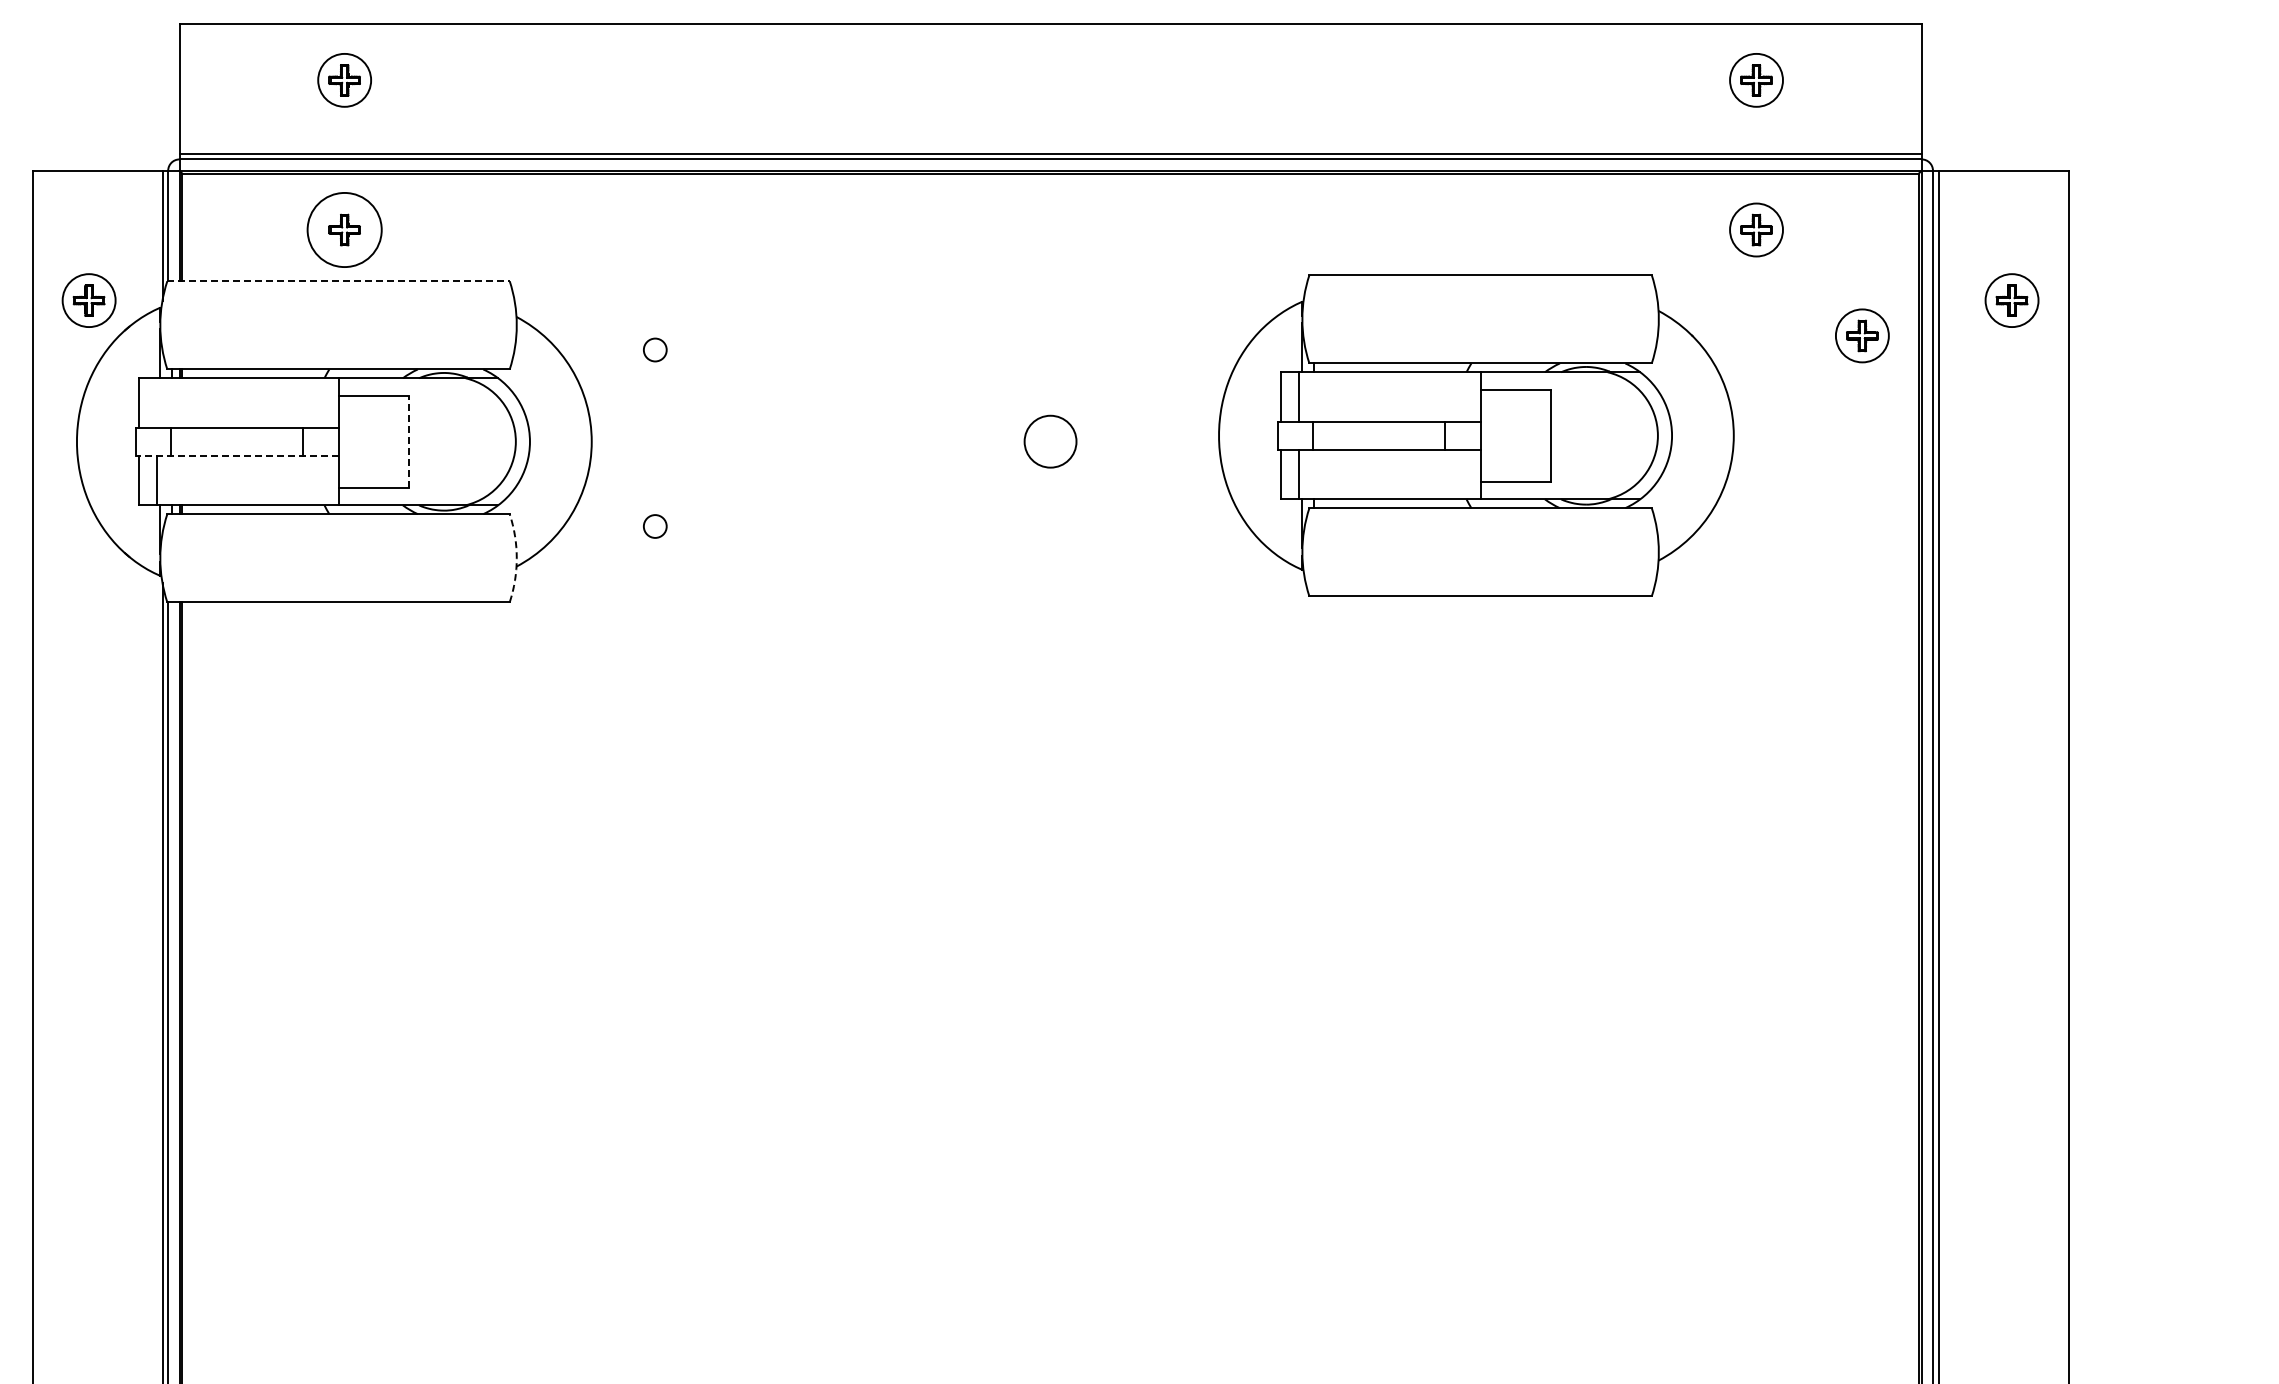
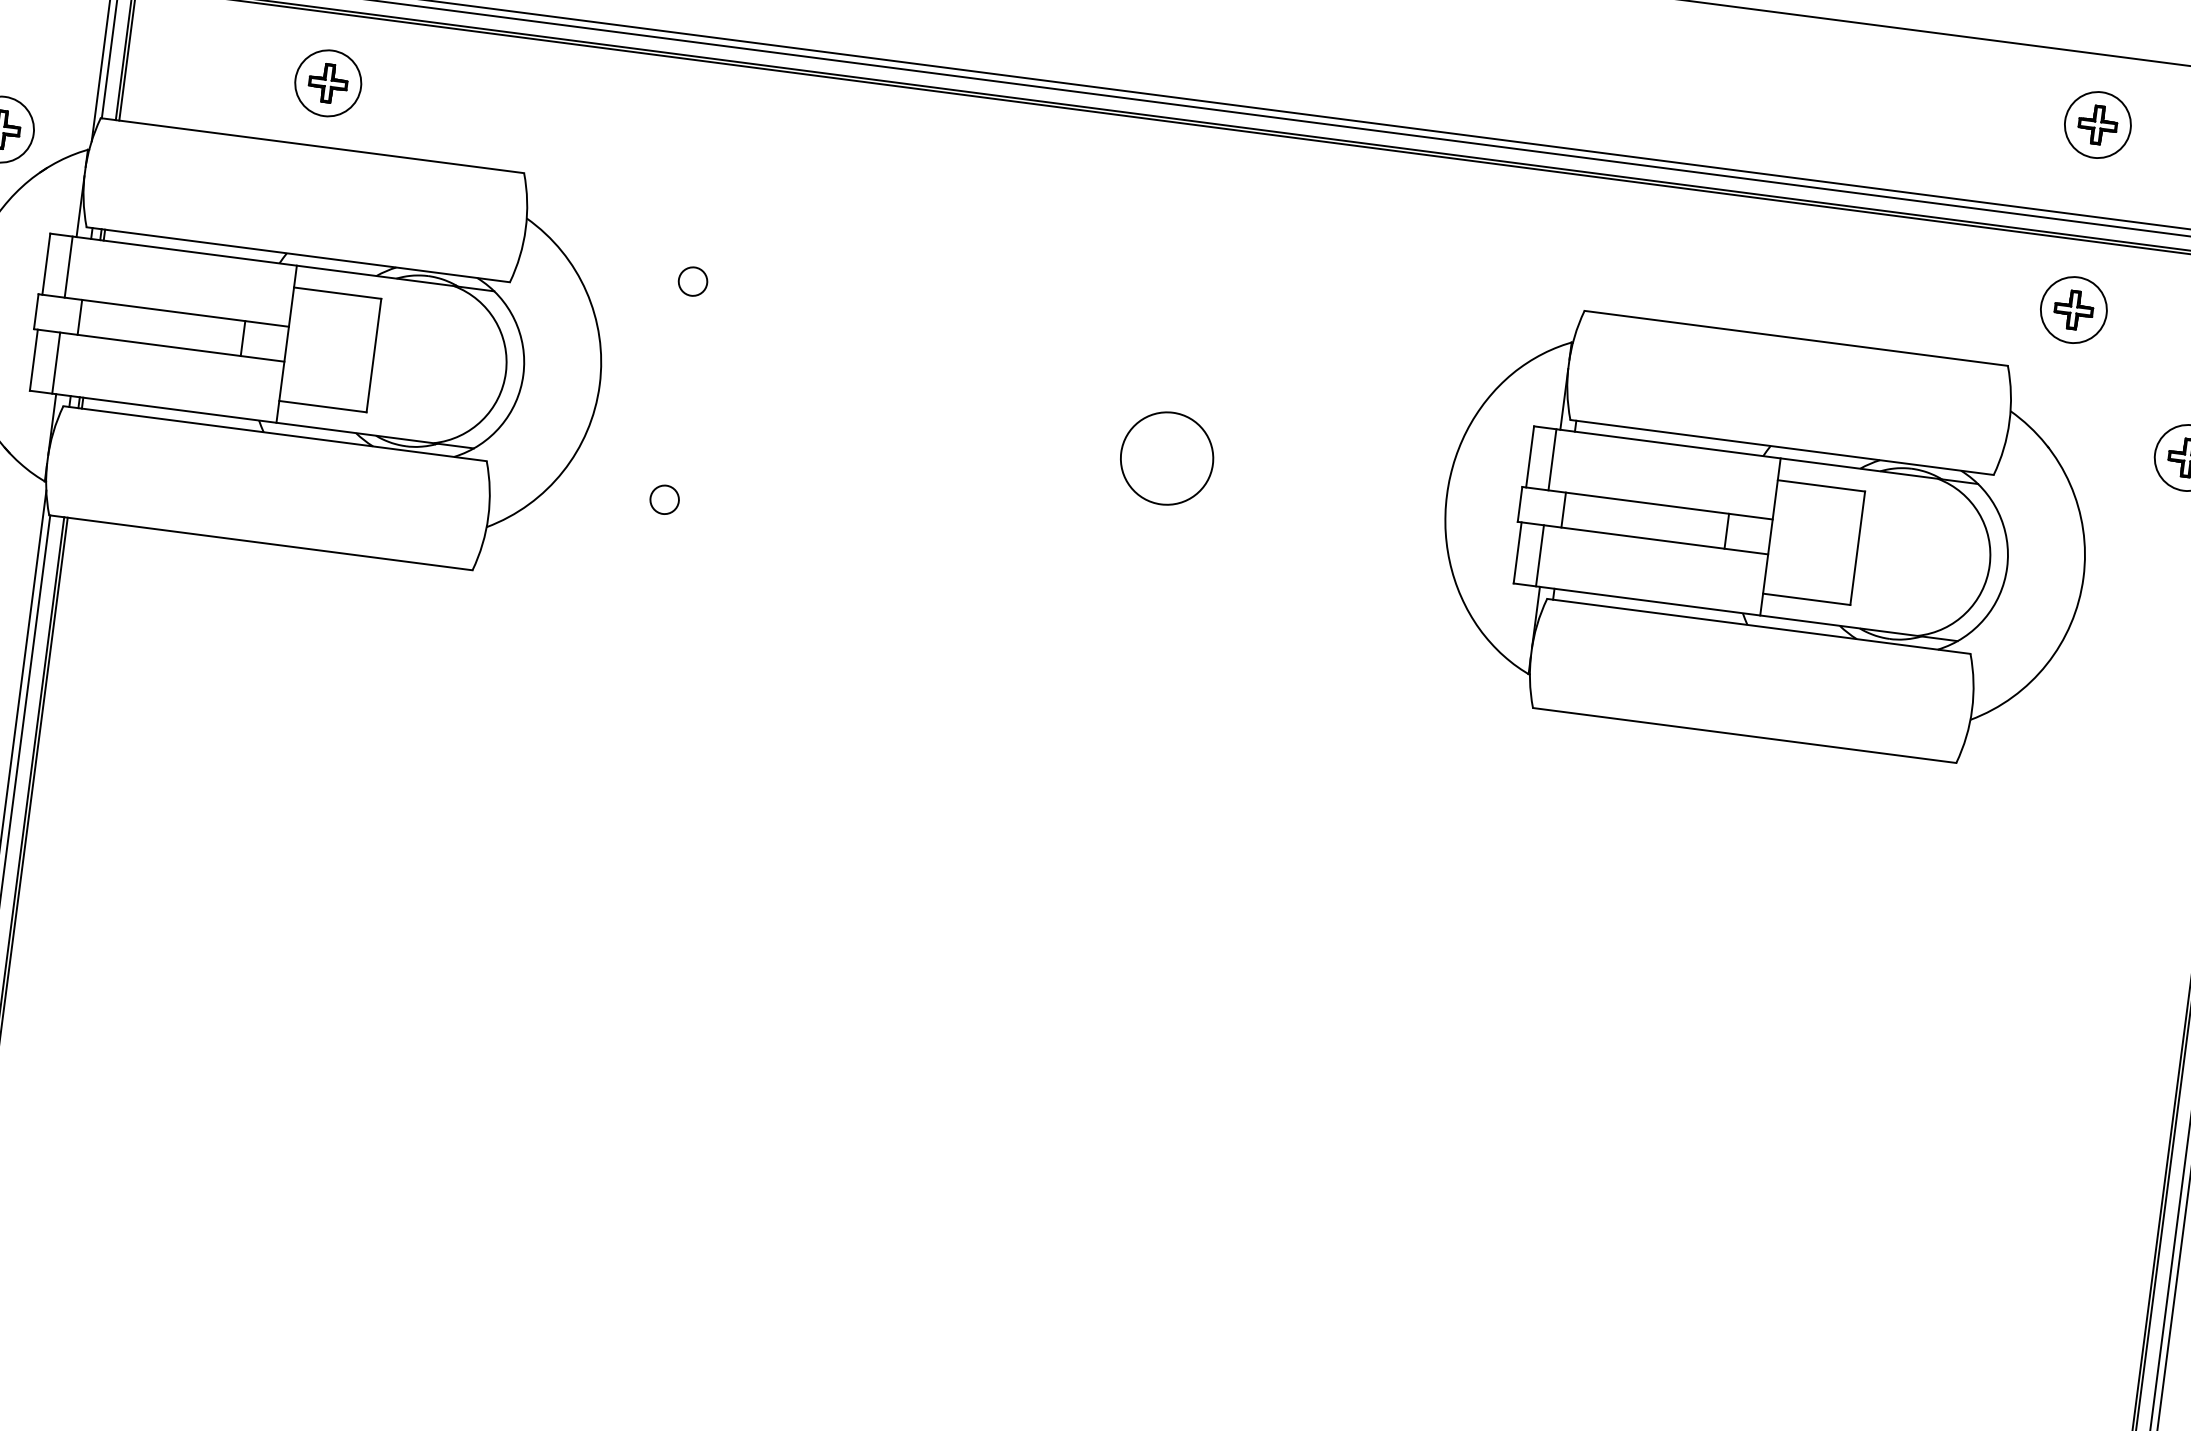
circle: (344, 229) -> (328, 82), size x0.71
line: (339, 281) -> (313, 146), dashed -> solid
line: (157, 402) -> (69, 266), added
part: (1476, 435) -> (1765, 535), moved
line: (409, 441) -> (374, 355), dashed -> solid
circle: (1050, 441) -> (1167, 458), size x1.43
line: (236, 455) -> (158, 344), dashed -> solid
arc: (516, 558) -> (487, 517), dashed -> solid

